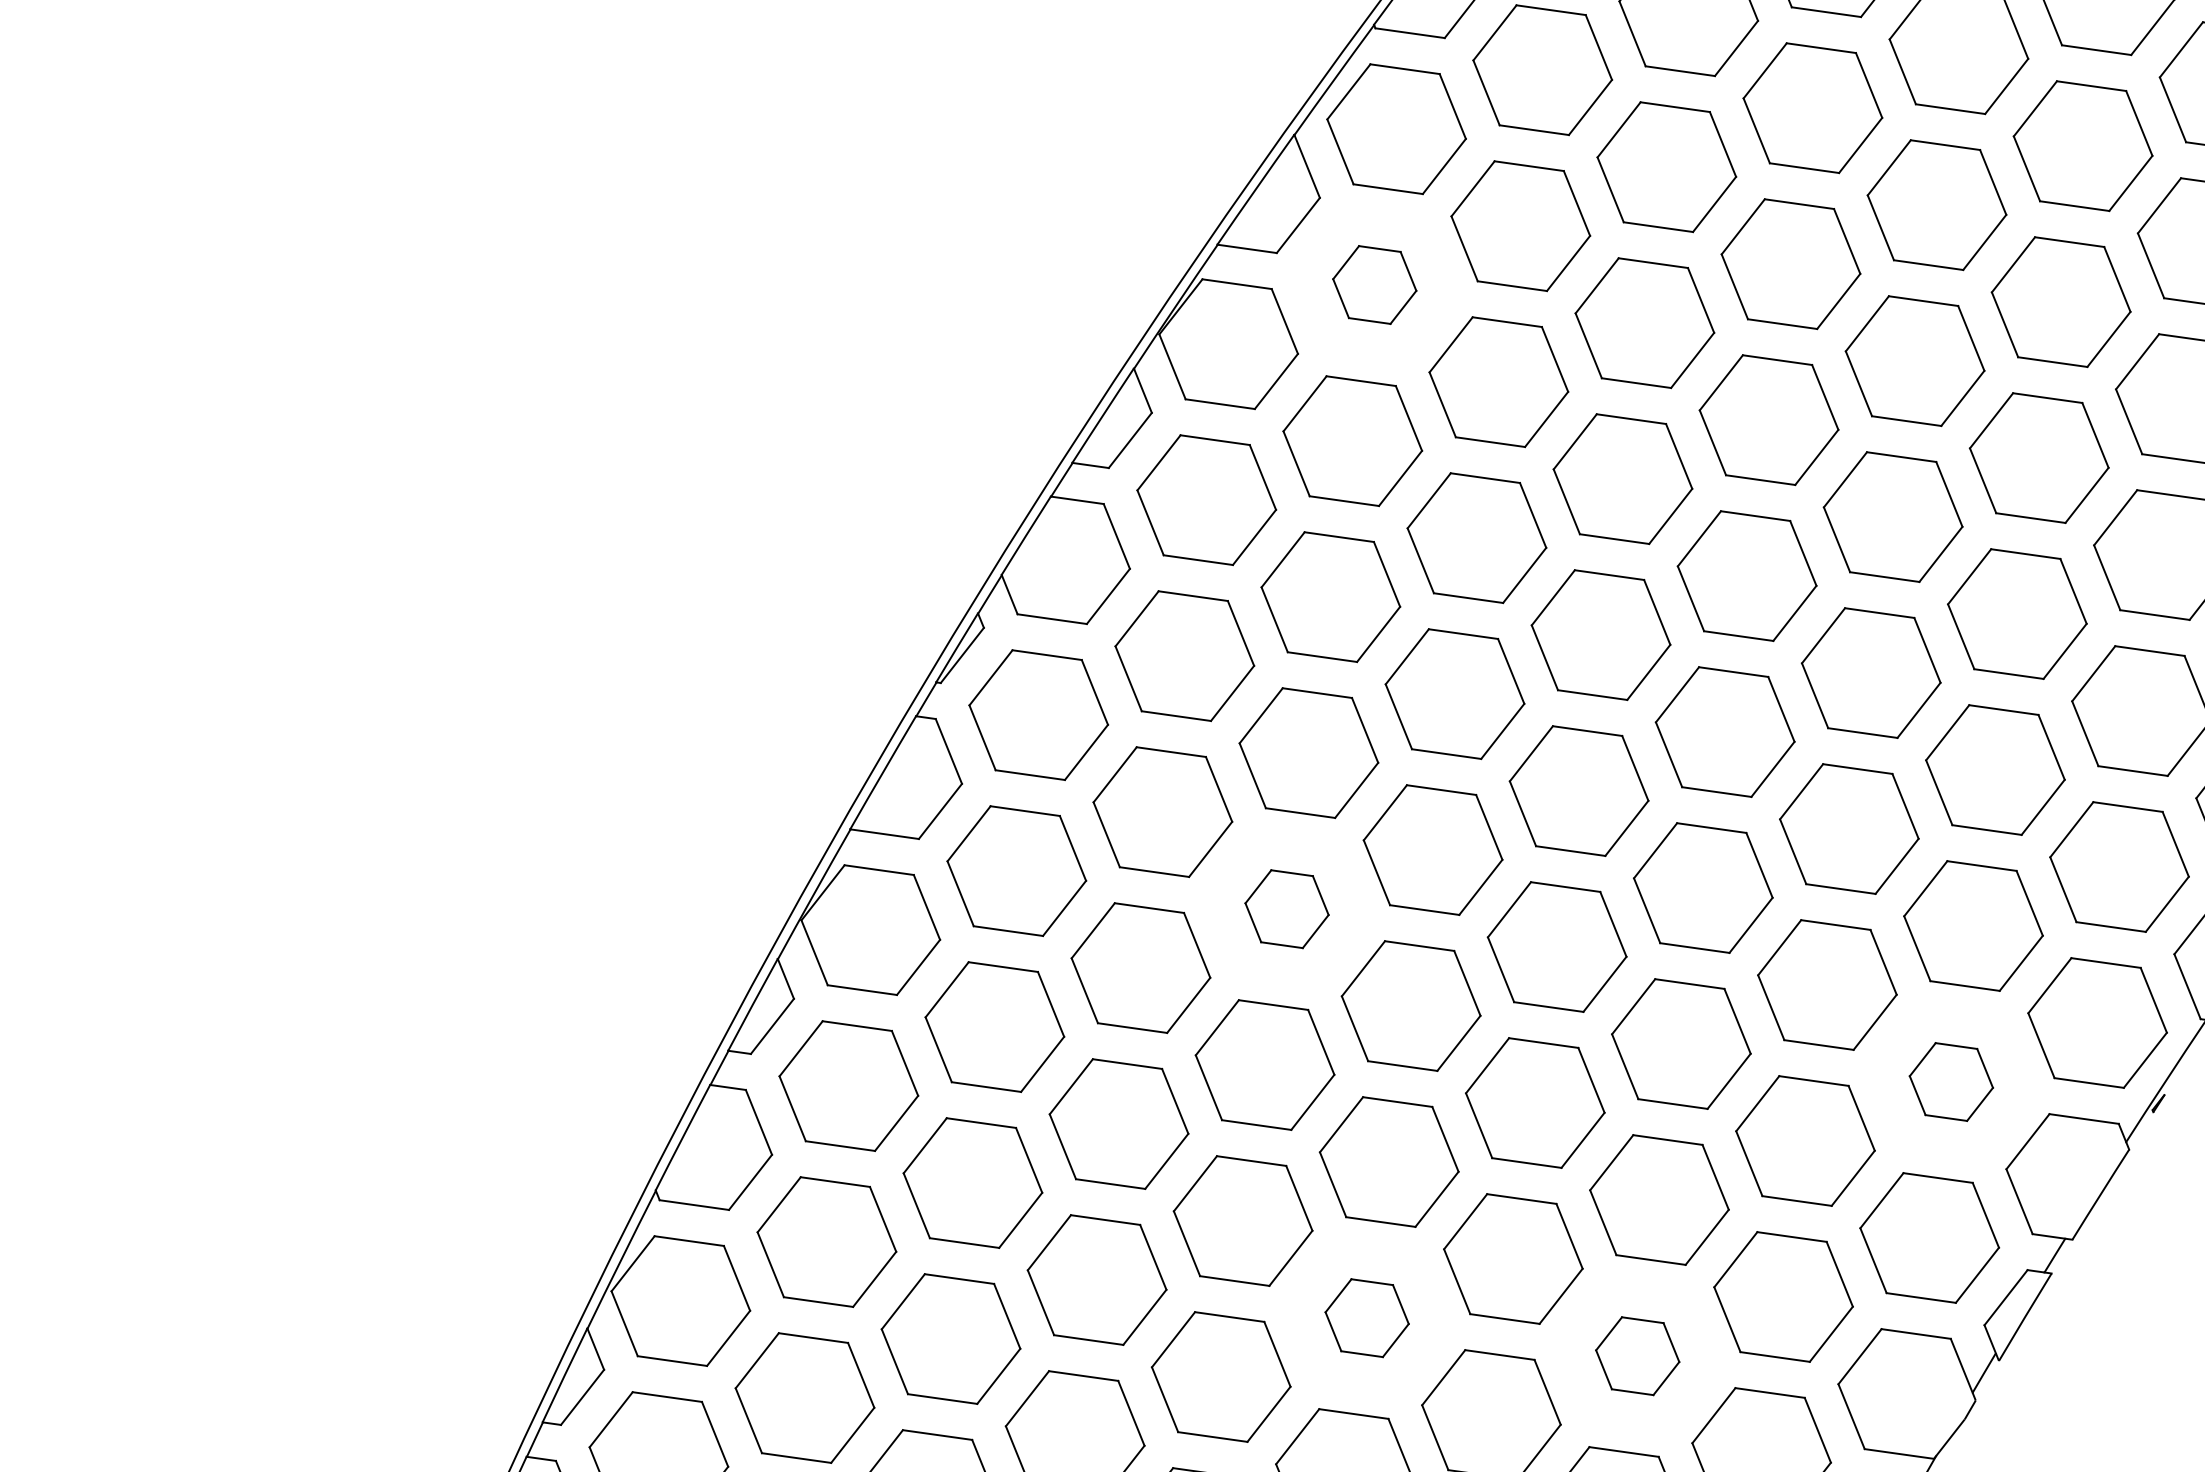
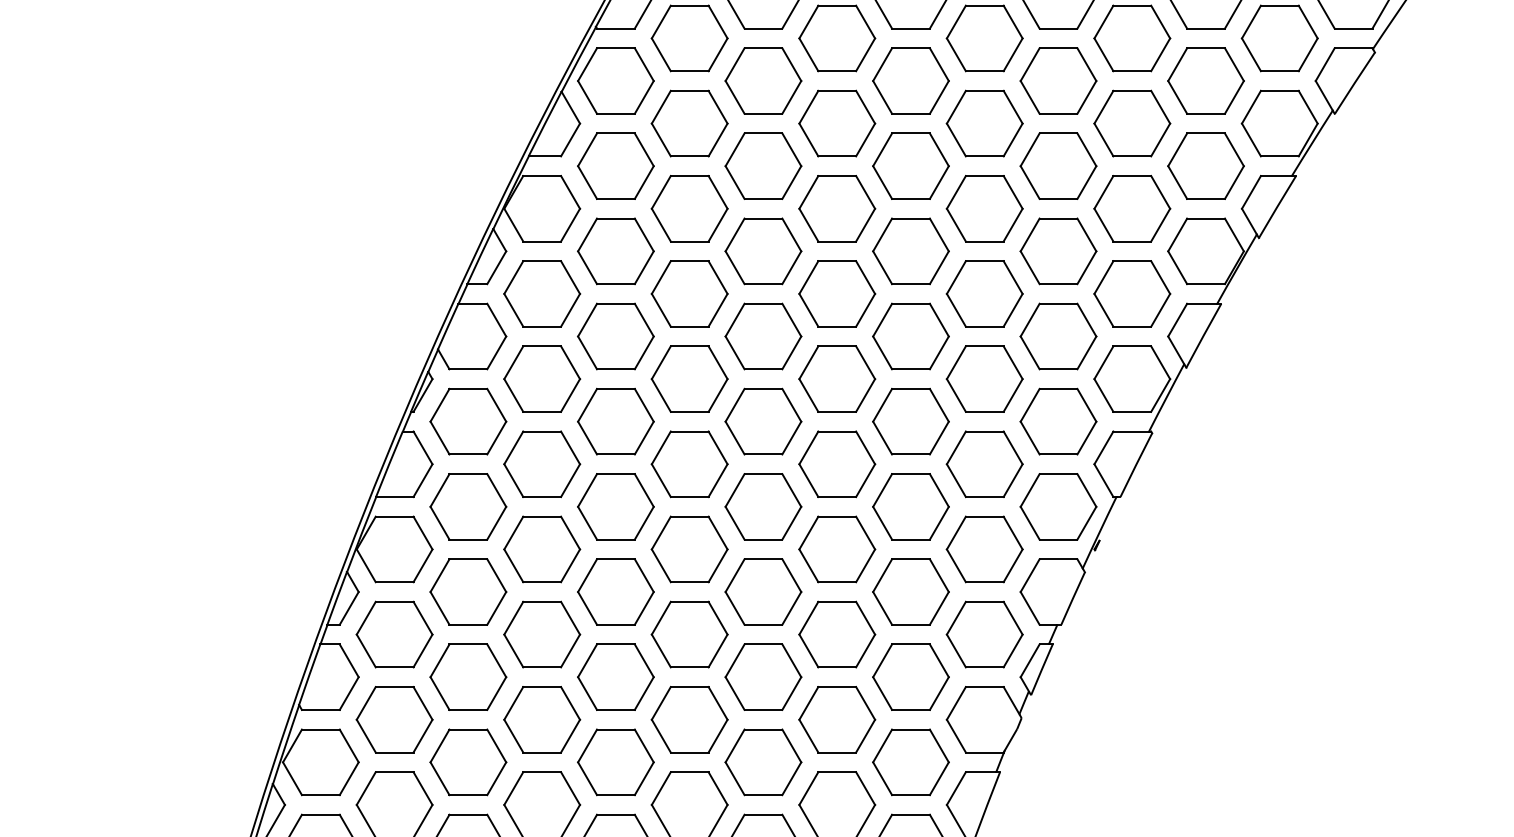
part: (1374, 283) -> (615, 165), size x1.67
part: (1286, 908) -> (615, 506), size x1.67
part: (1951, 1082) -> (984, 549), size x1.67
part: (1367, 1317) -> (689, 719), size x1.67
part: (1638, 1355) -> (837, 719), size x1.67

